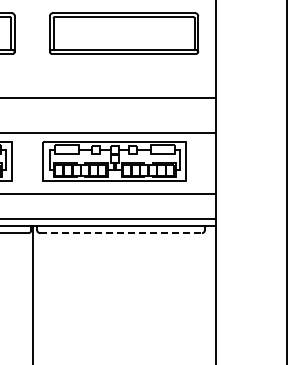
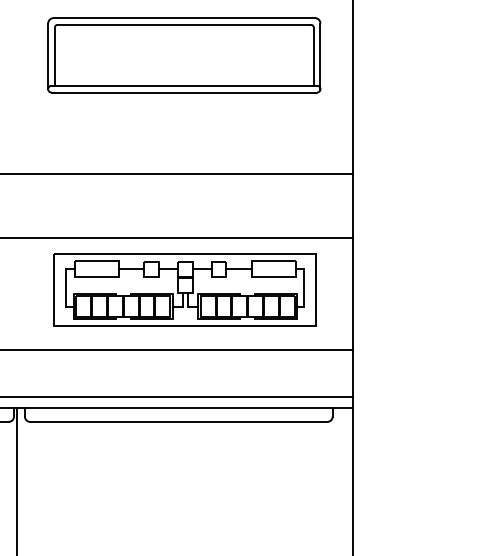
part: (114, 161) -> (185, 290), moved
line: (121, 233) -> (179, 422), dashed -> solid

